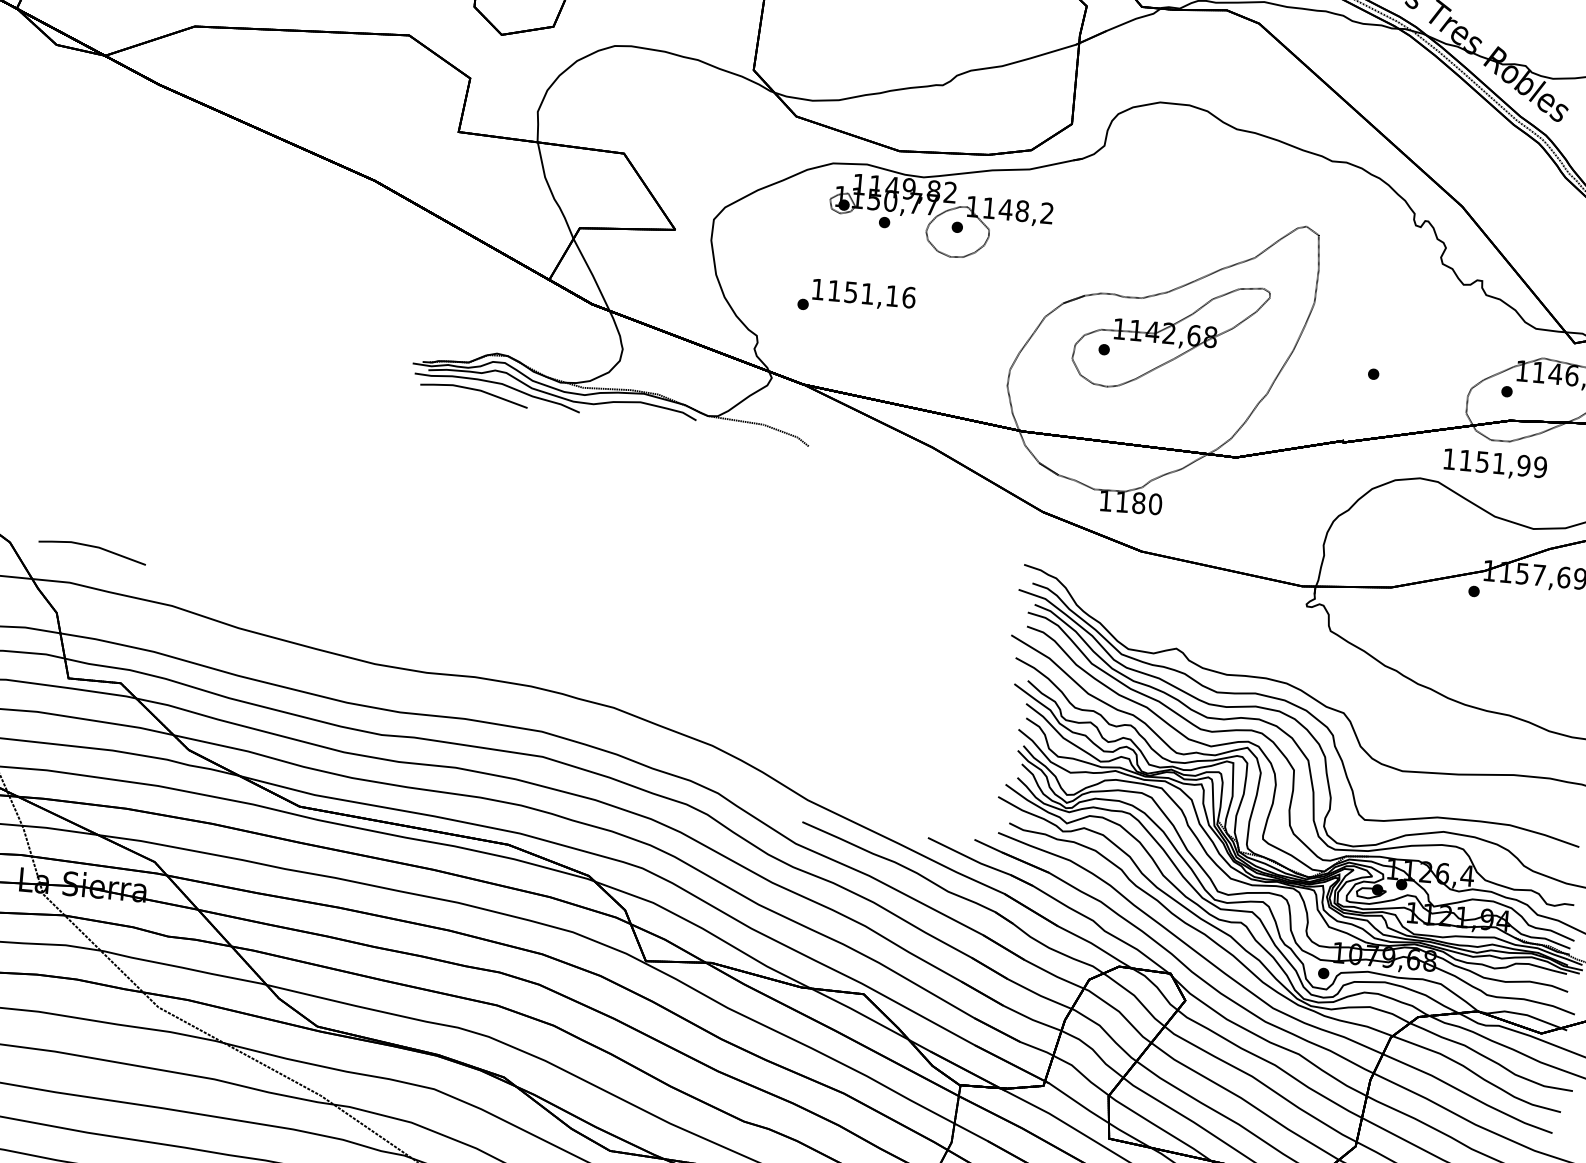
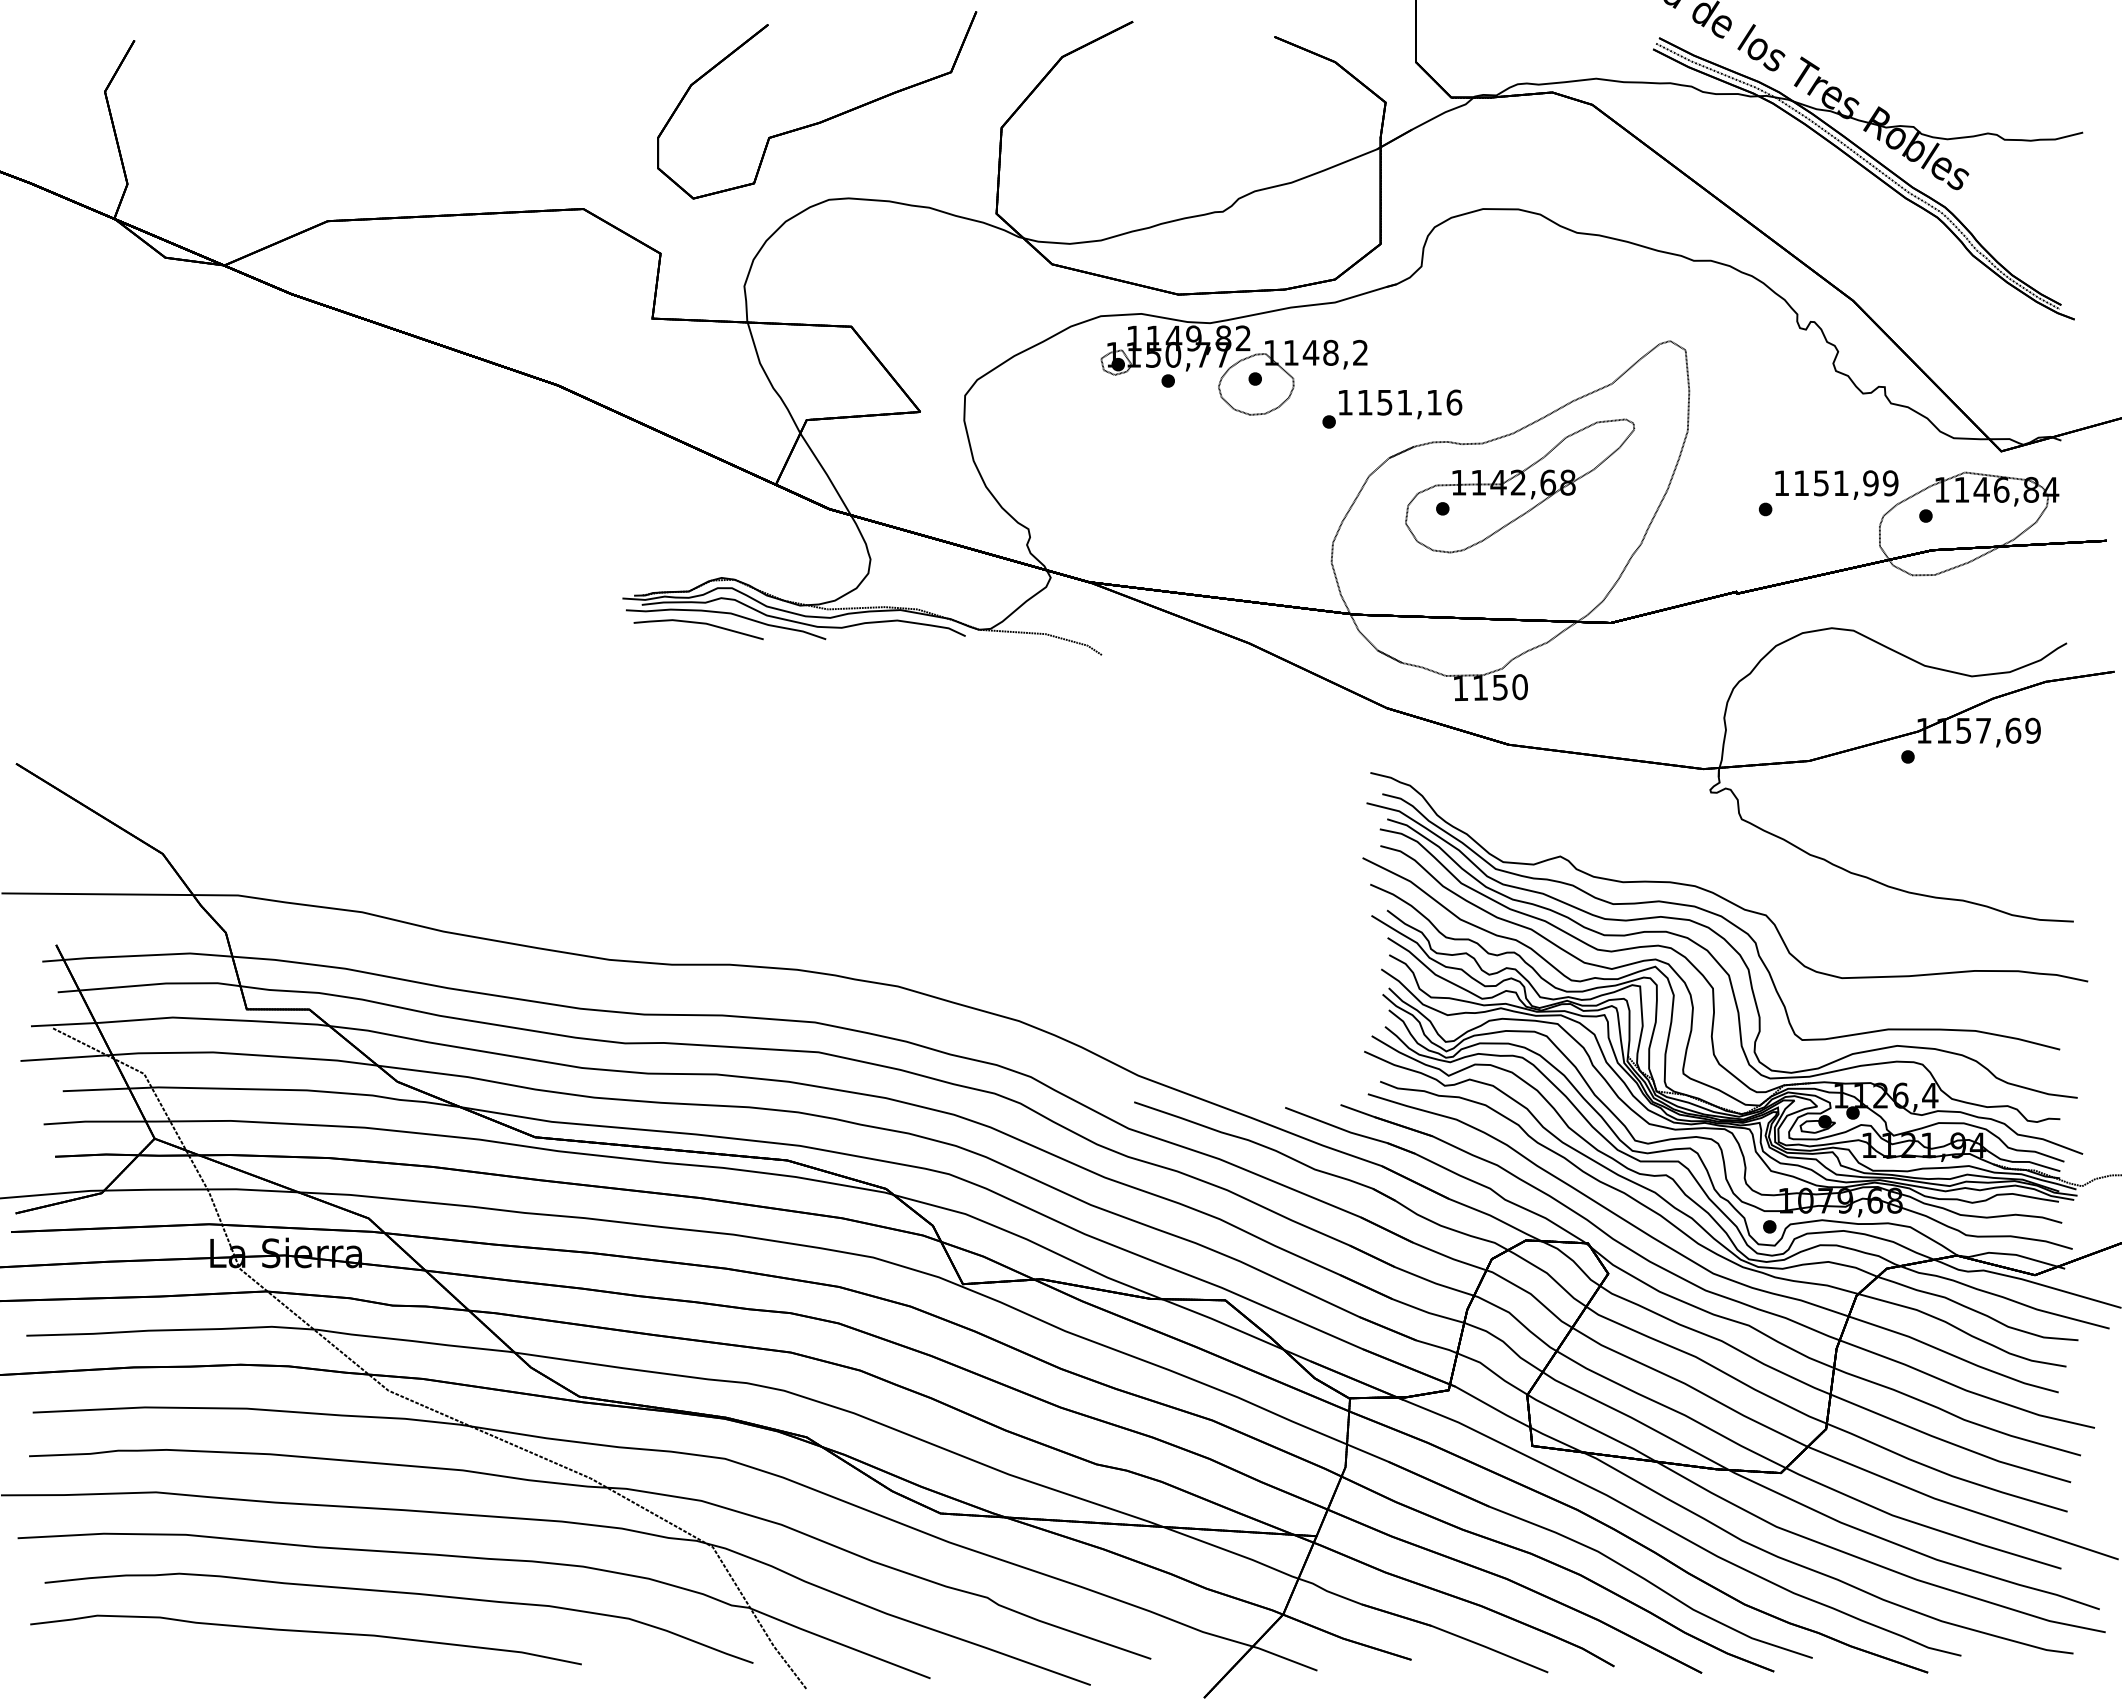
text: (857, 297) -> (1392, 408), moved
text: (1495, 464) -> (1836, 484), moved
text: (1139, 503) -> (1500, 687), 1180 -> 1150
line: (95, 547) -> (264, 851), removed

